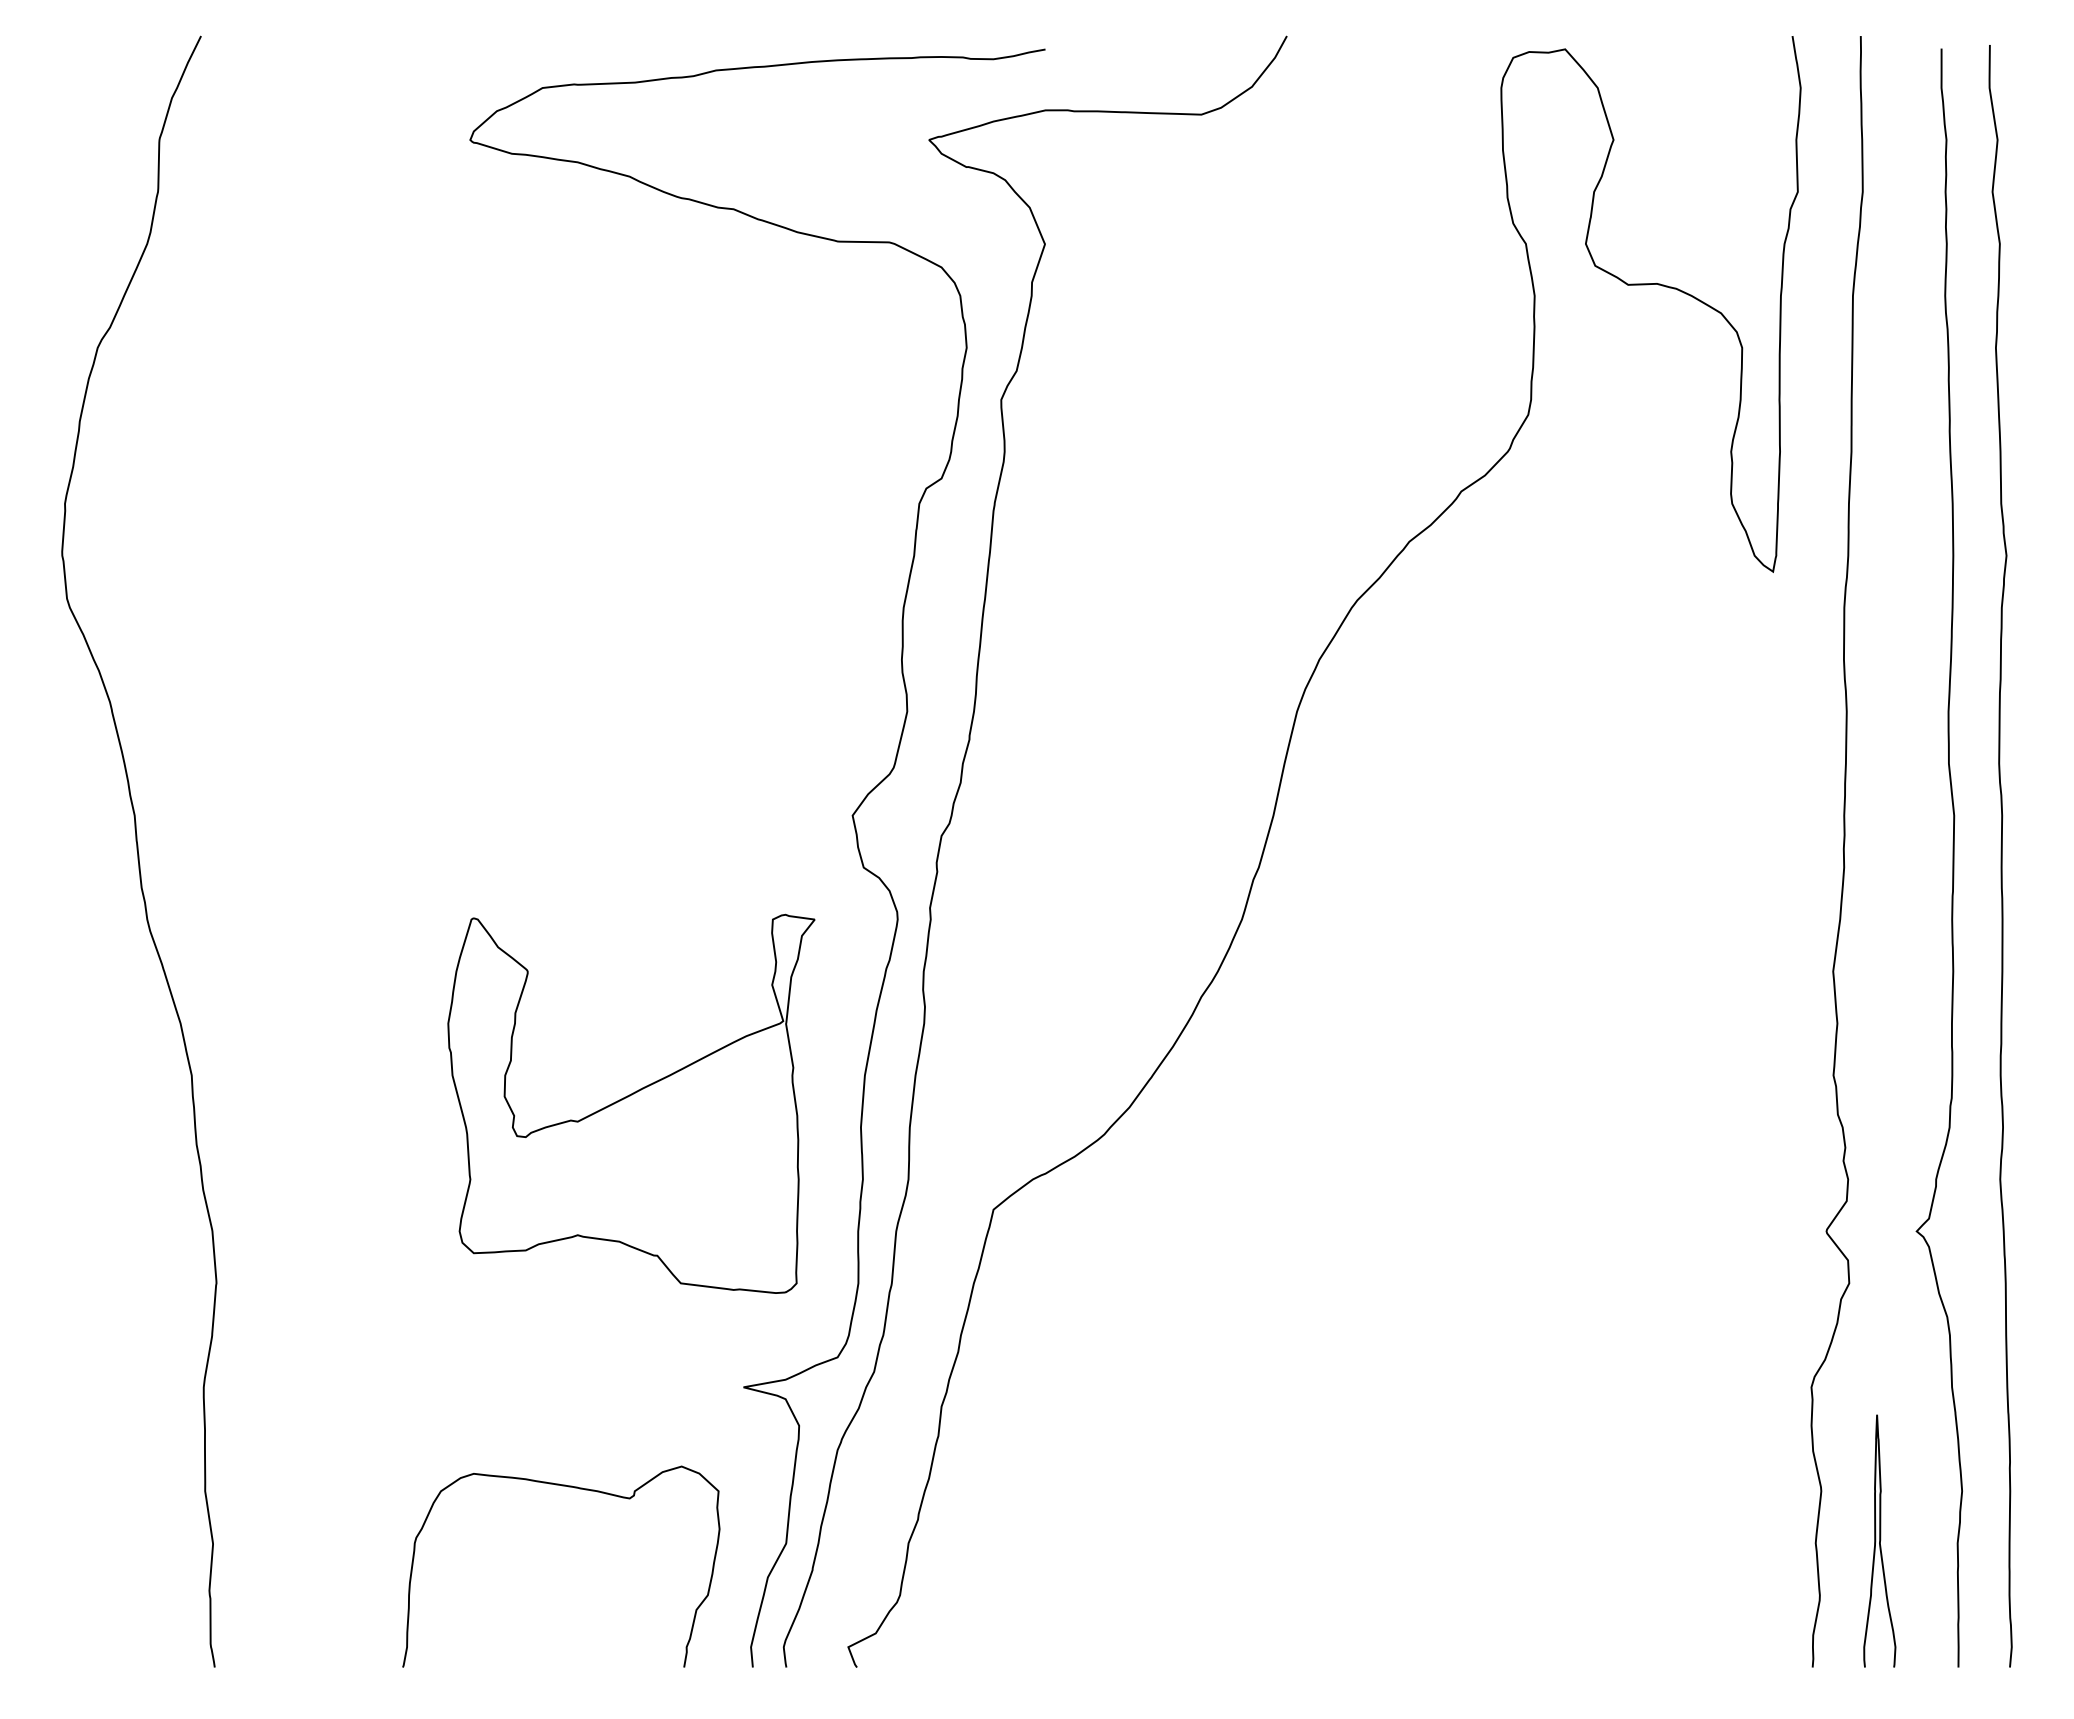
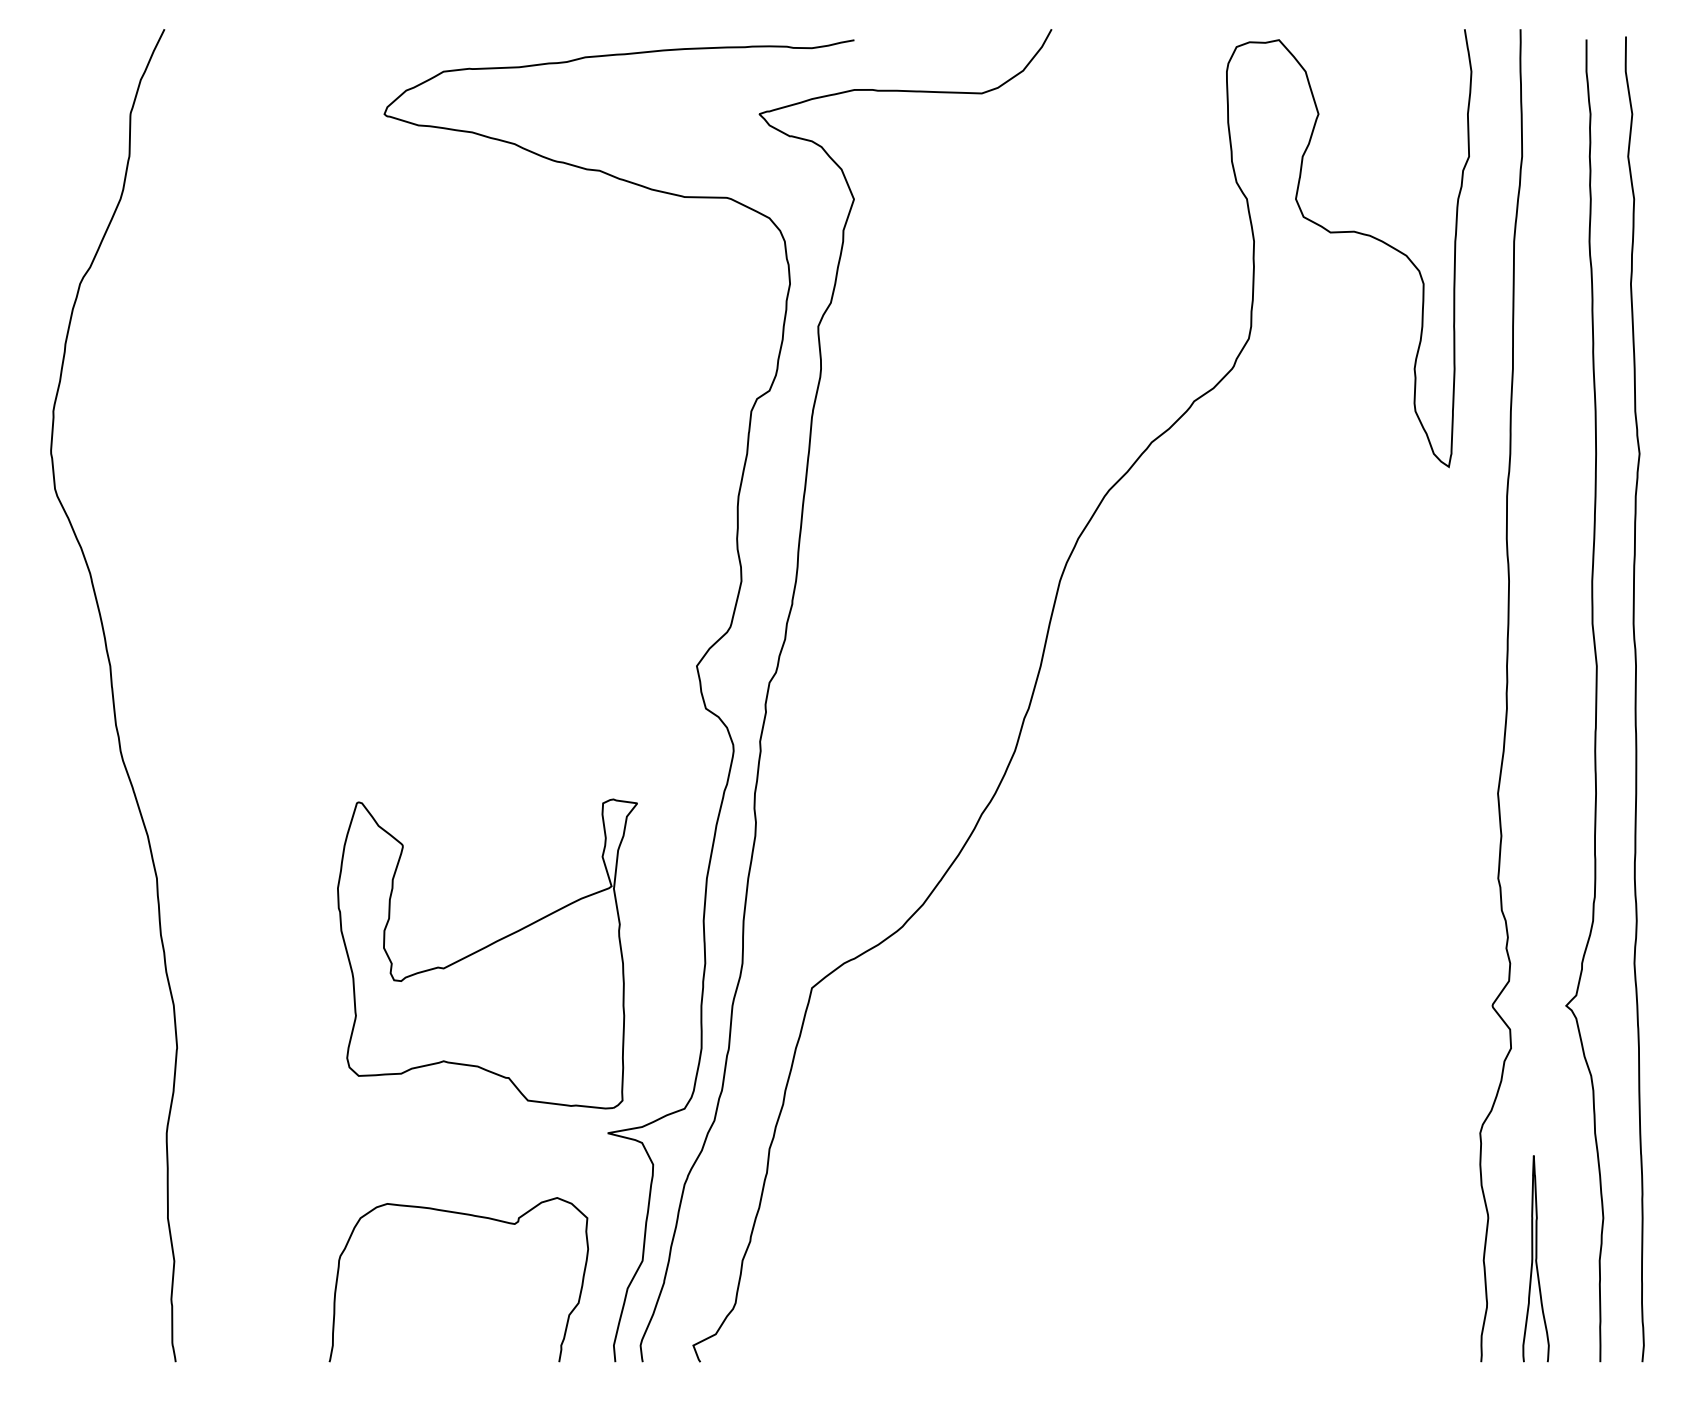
part: (631, 1103) -> (487, 953), moved

